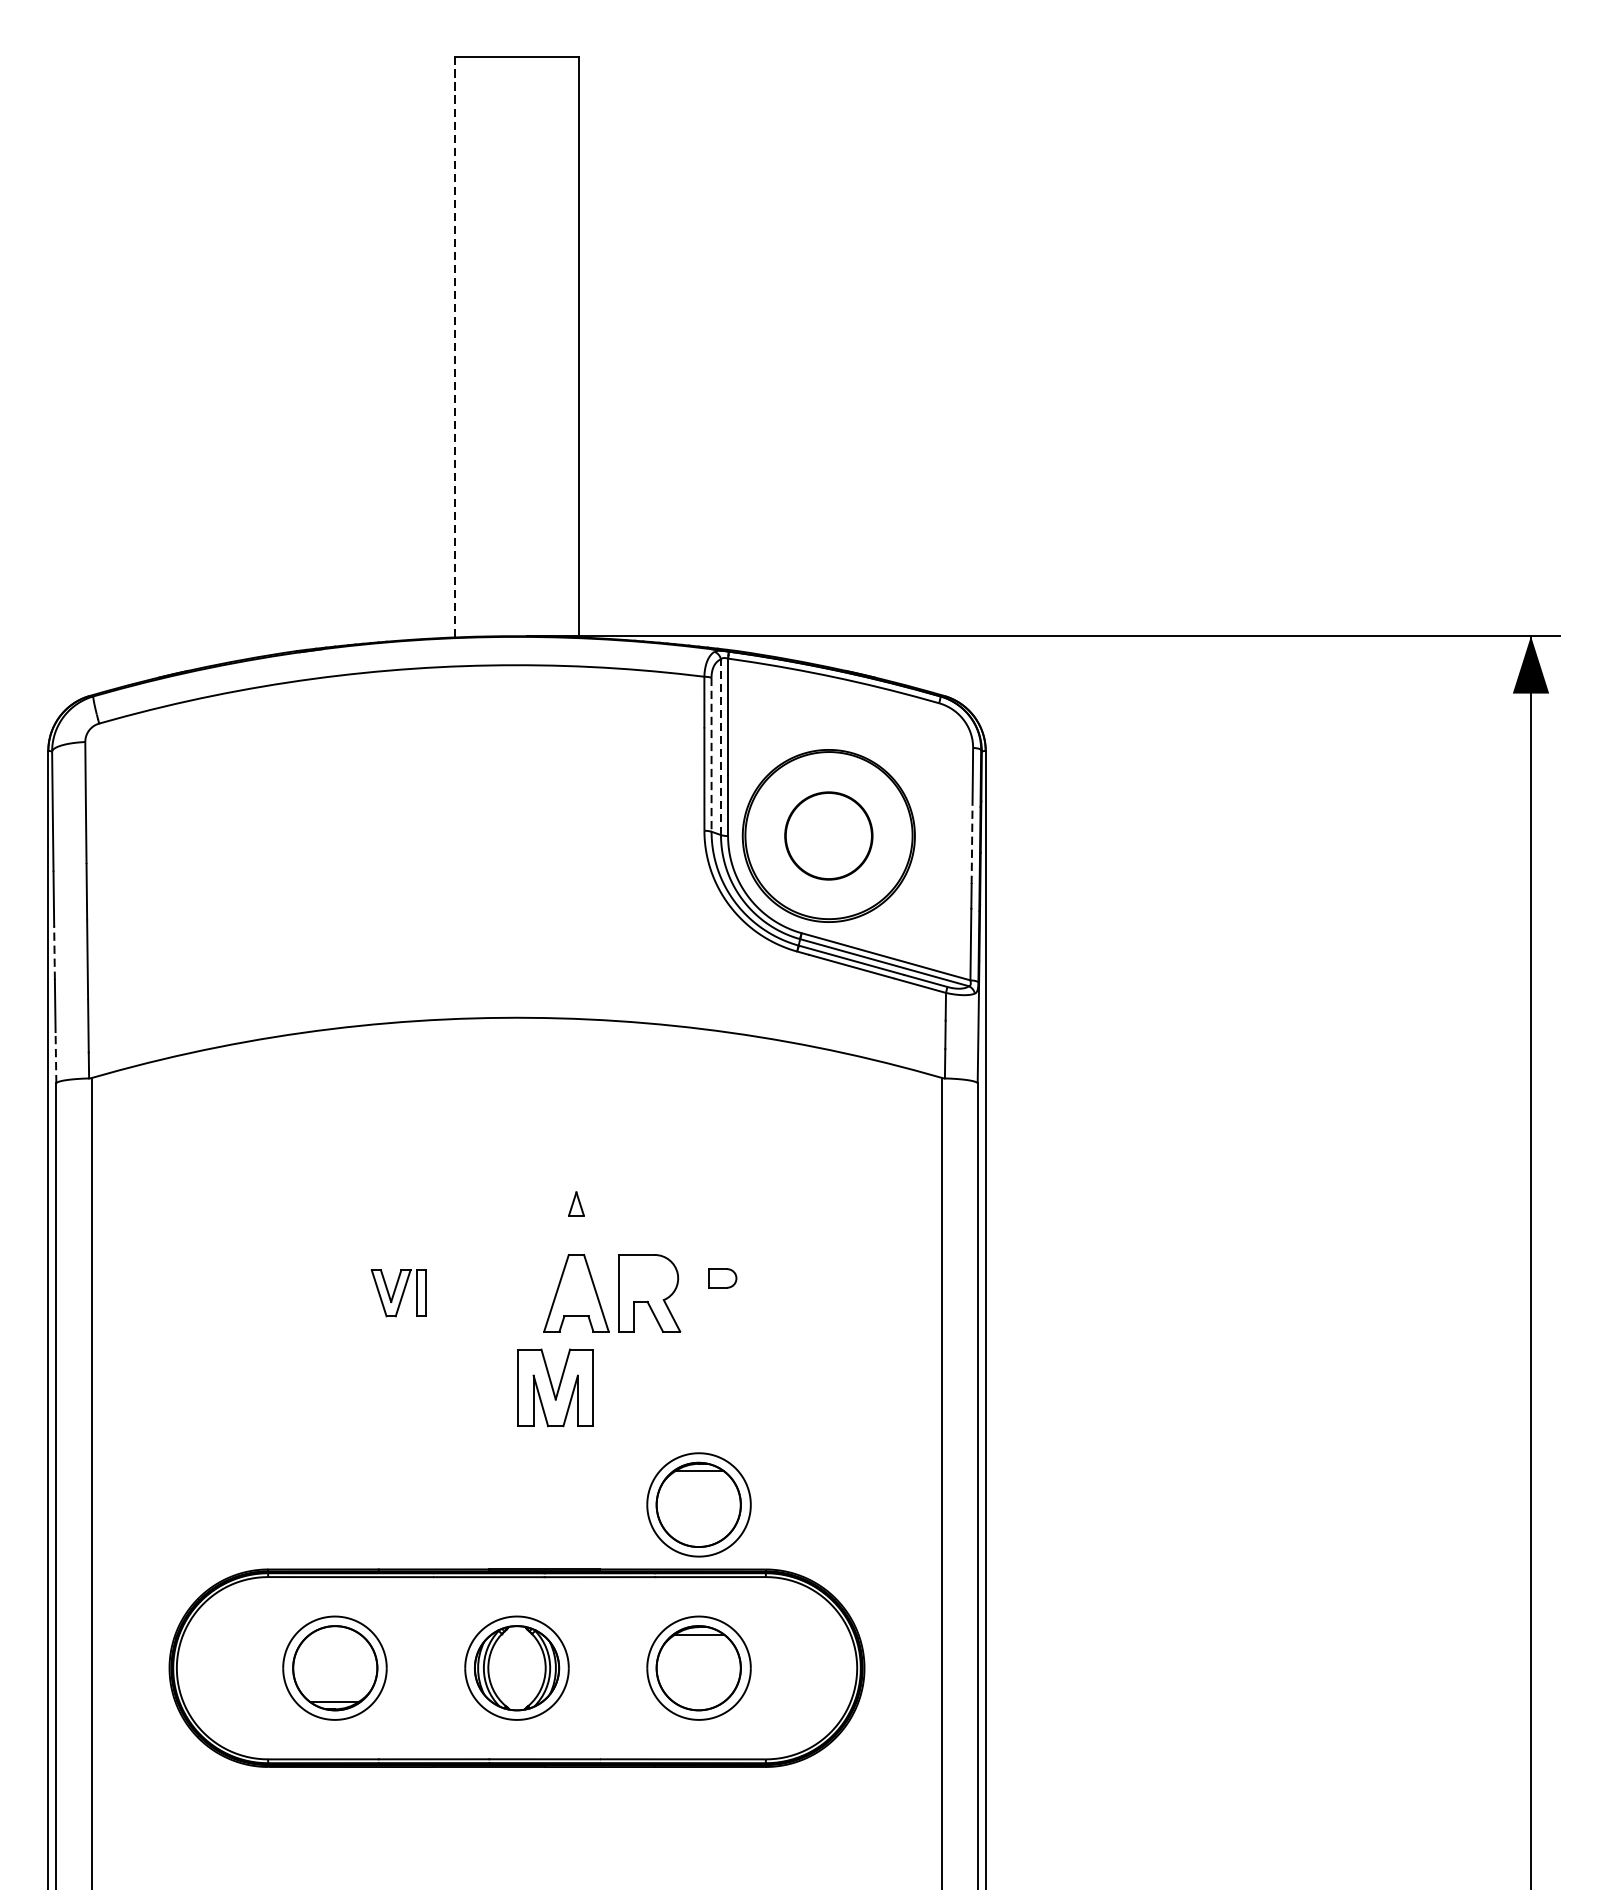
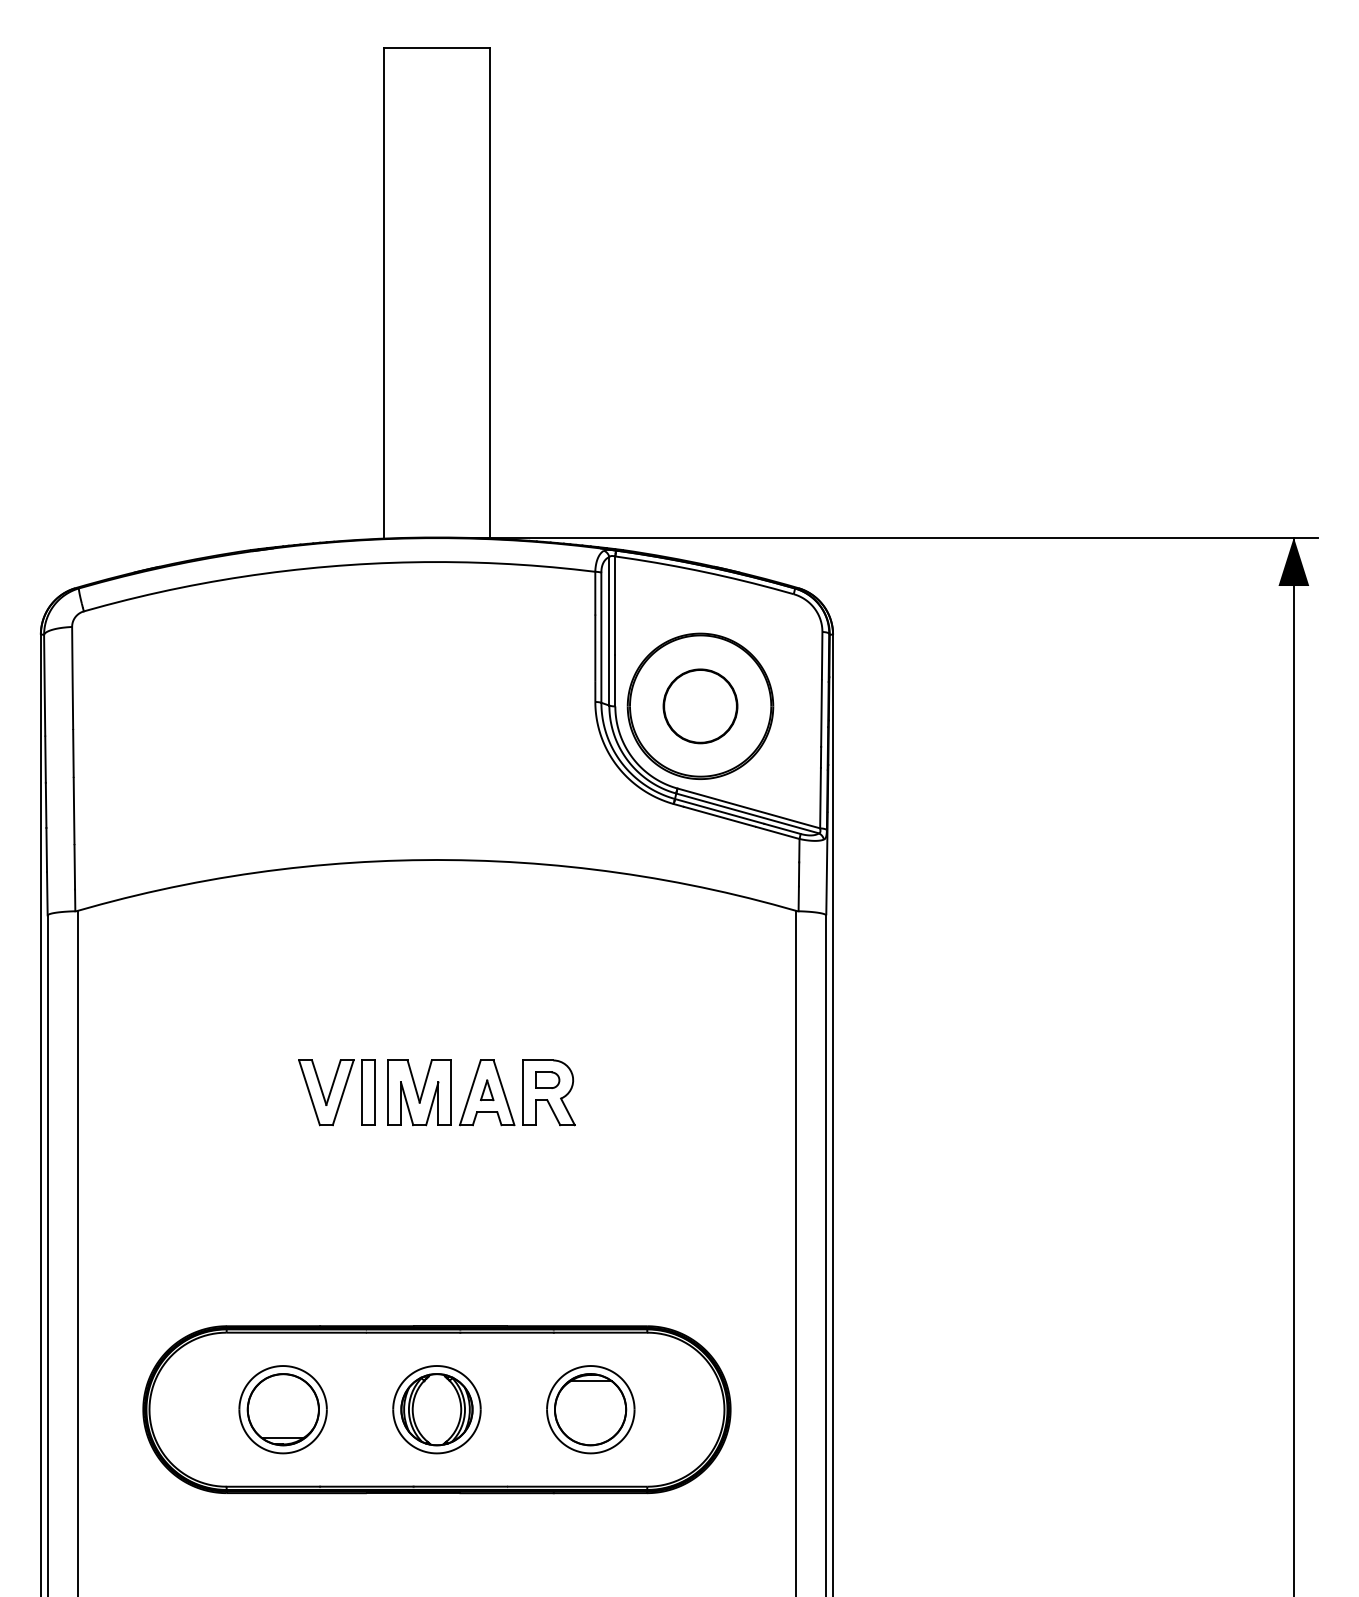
line: (454, 346) -> (384, 292), dashed -> solid
line: (721, 746) -> (609, 630), dashed -> solid
line: (711, 755) -> (601, 638), dashed -> solid
line: (972, 844) -> (821, 713), dashed -> solid
line: (54, 953) -> (46, 805), dashed -> solid
line: (56, 1057) -> (47, 893), dashed -> solid
part: (575, 1204) -> (486, 1090), moved
part: (722, 1277) -> (547, 1079), moved
part: (398, 1292) -> (336, 1092), size x1.67
part: (555, 1387) -> (419, 1092), moved
part: (698, 1504) -> (590, 1271), removed

